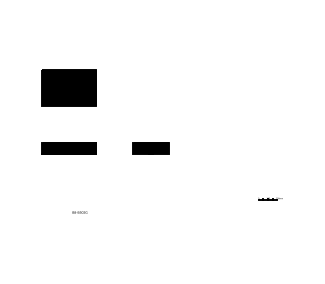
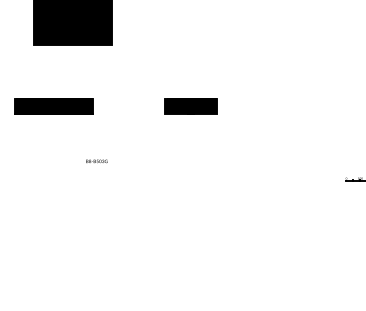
part: (68, 148) -> (52, 106), moved
text: (79, 212) -> (96, 161), moved

